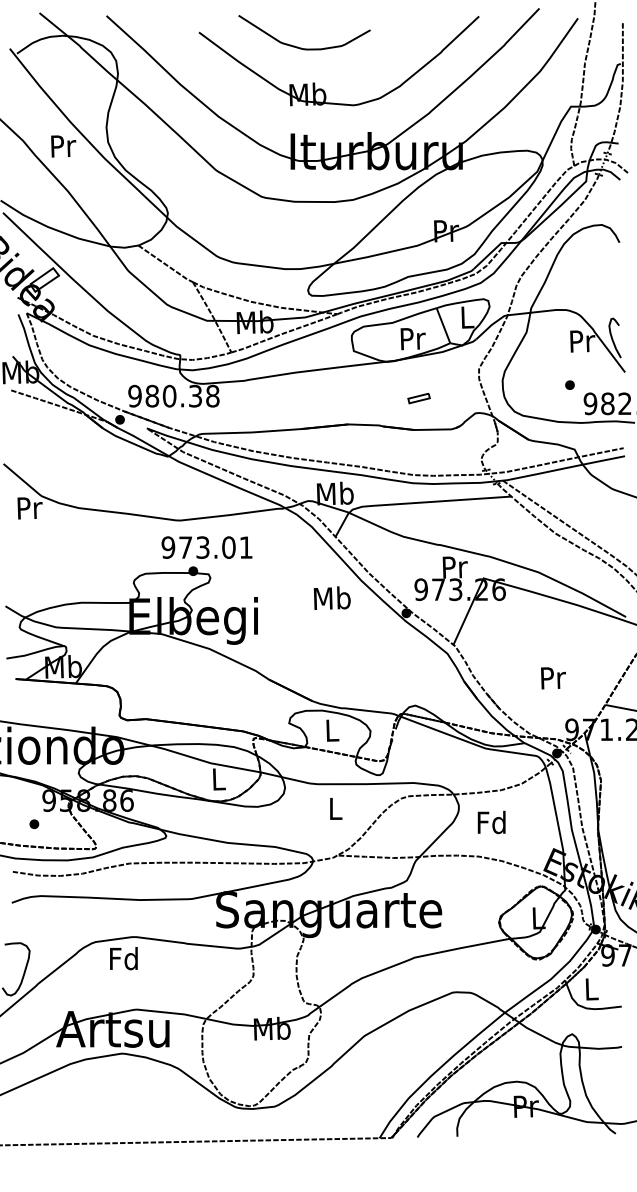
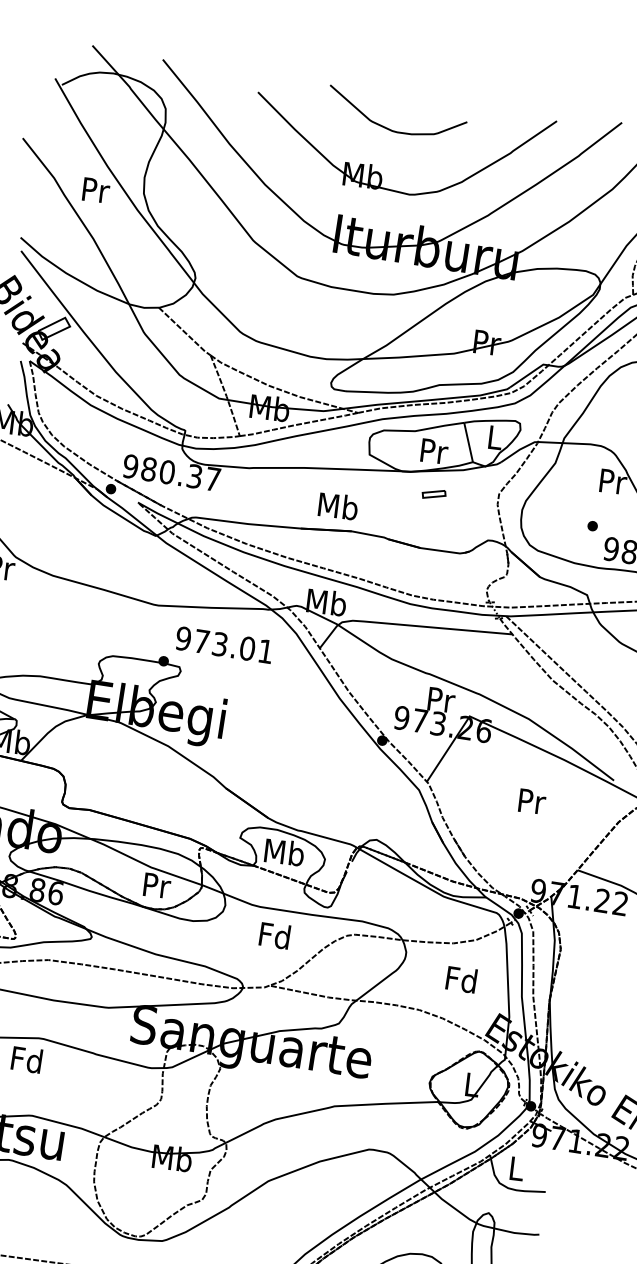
curve: (298, 46) -> (388, 127), moved
text: (212, 395) -> (212, 478), 980.38 -> 980.37
part: (418, 398) -> (433, 494), moved
text: (206, 547) -> (223, 644), moved
text: (331, 597) -> (337, 505), moved
text: (553, 678) -> (532, 802), moved
text: (331, 730) -> (283, 852), L -> Mb
text: (218, 779) -> (156, 885), L -> Pr
text: (334, 808) -> (274, 935), L -> Fd
text: (491, 822) -> (461, 979), moved

